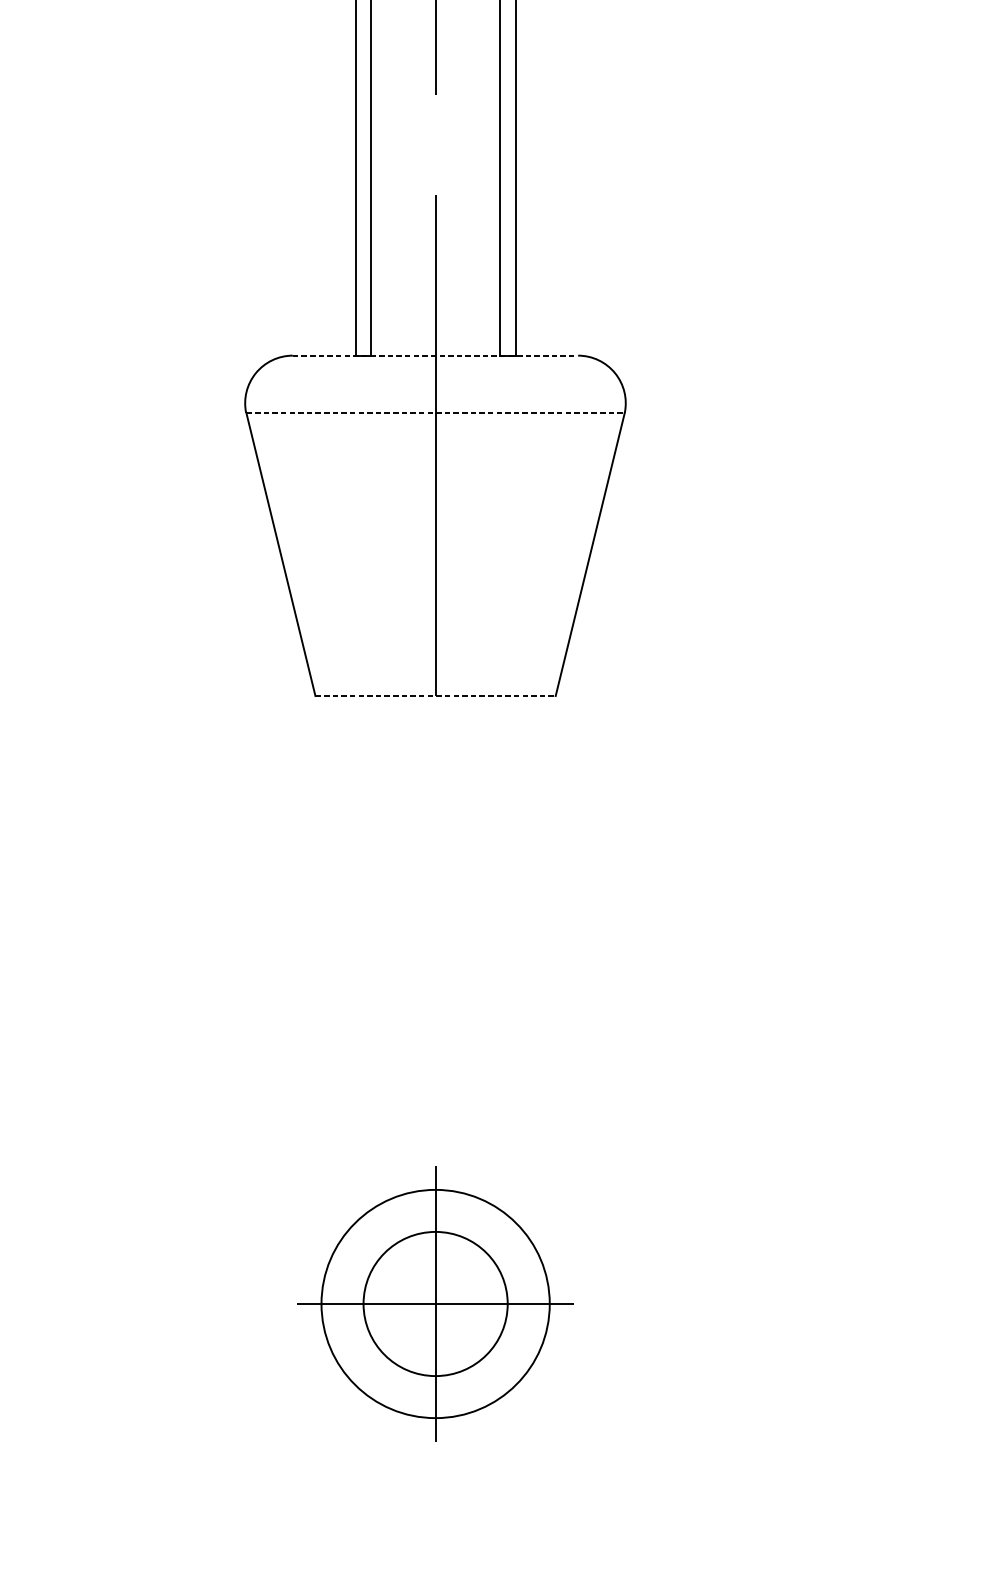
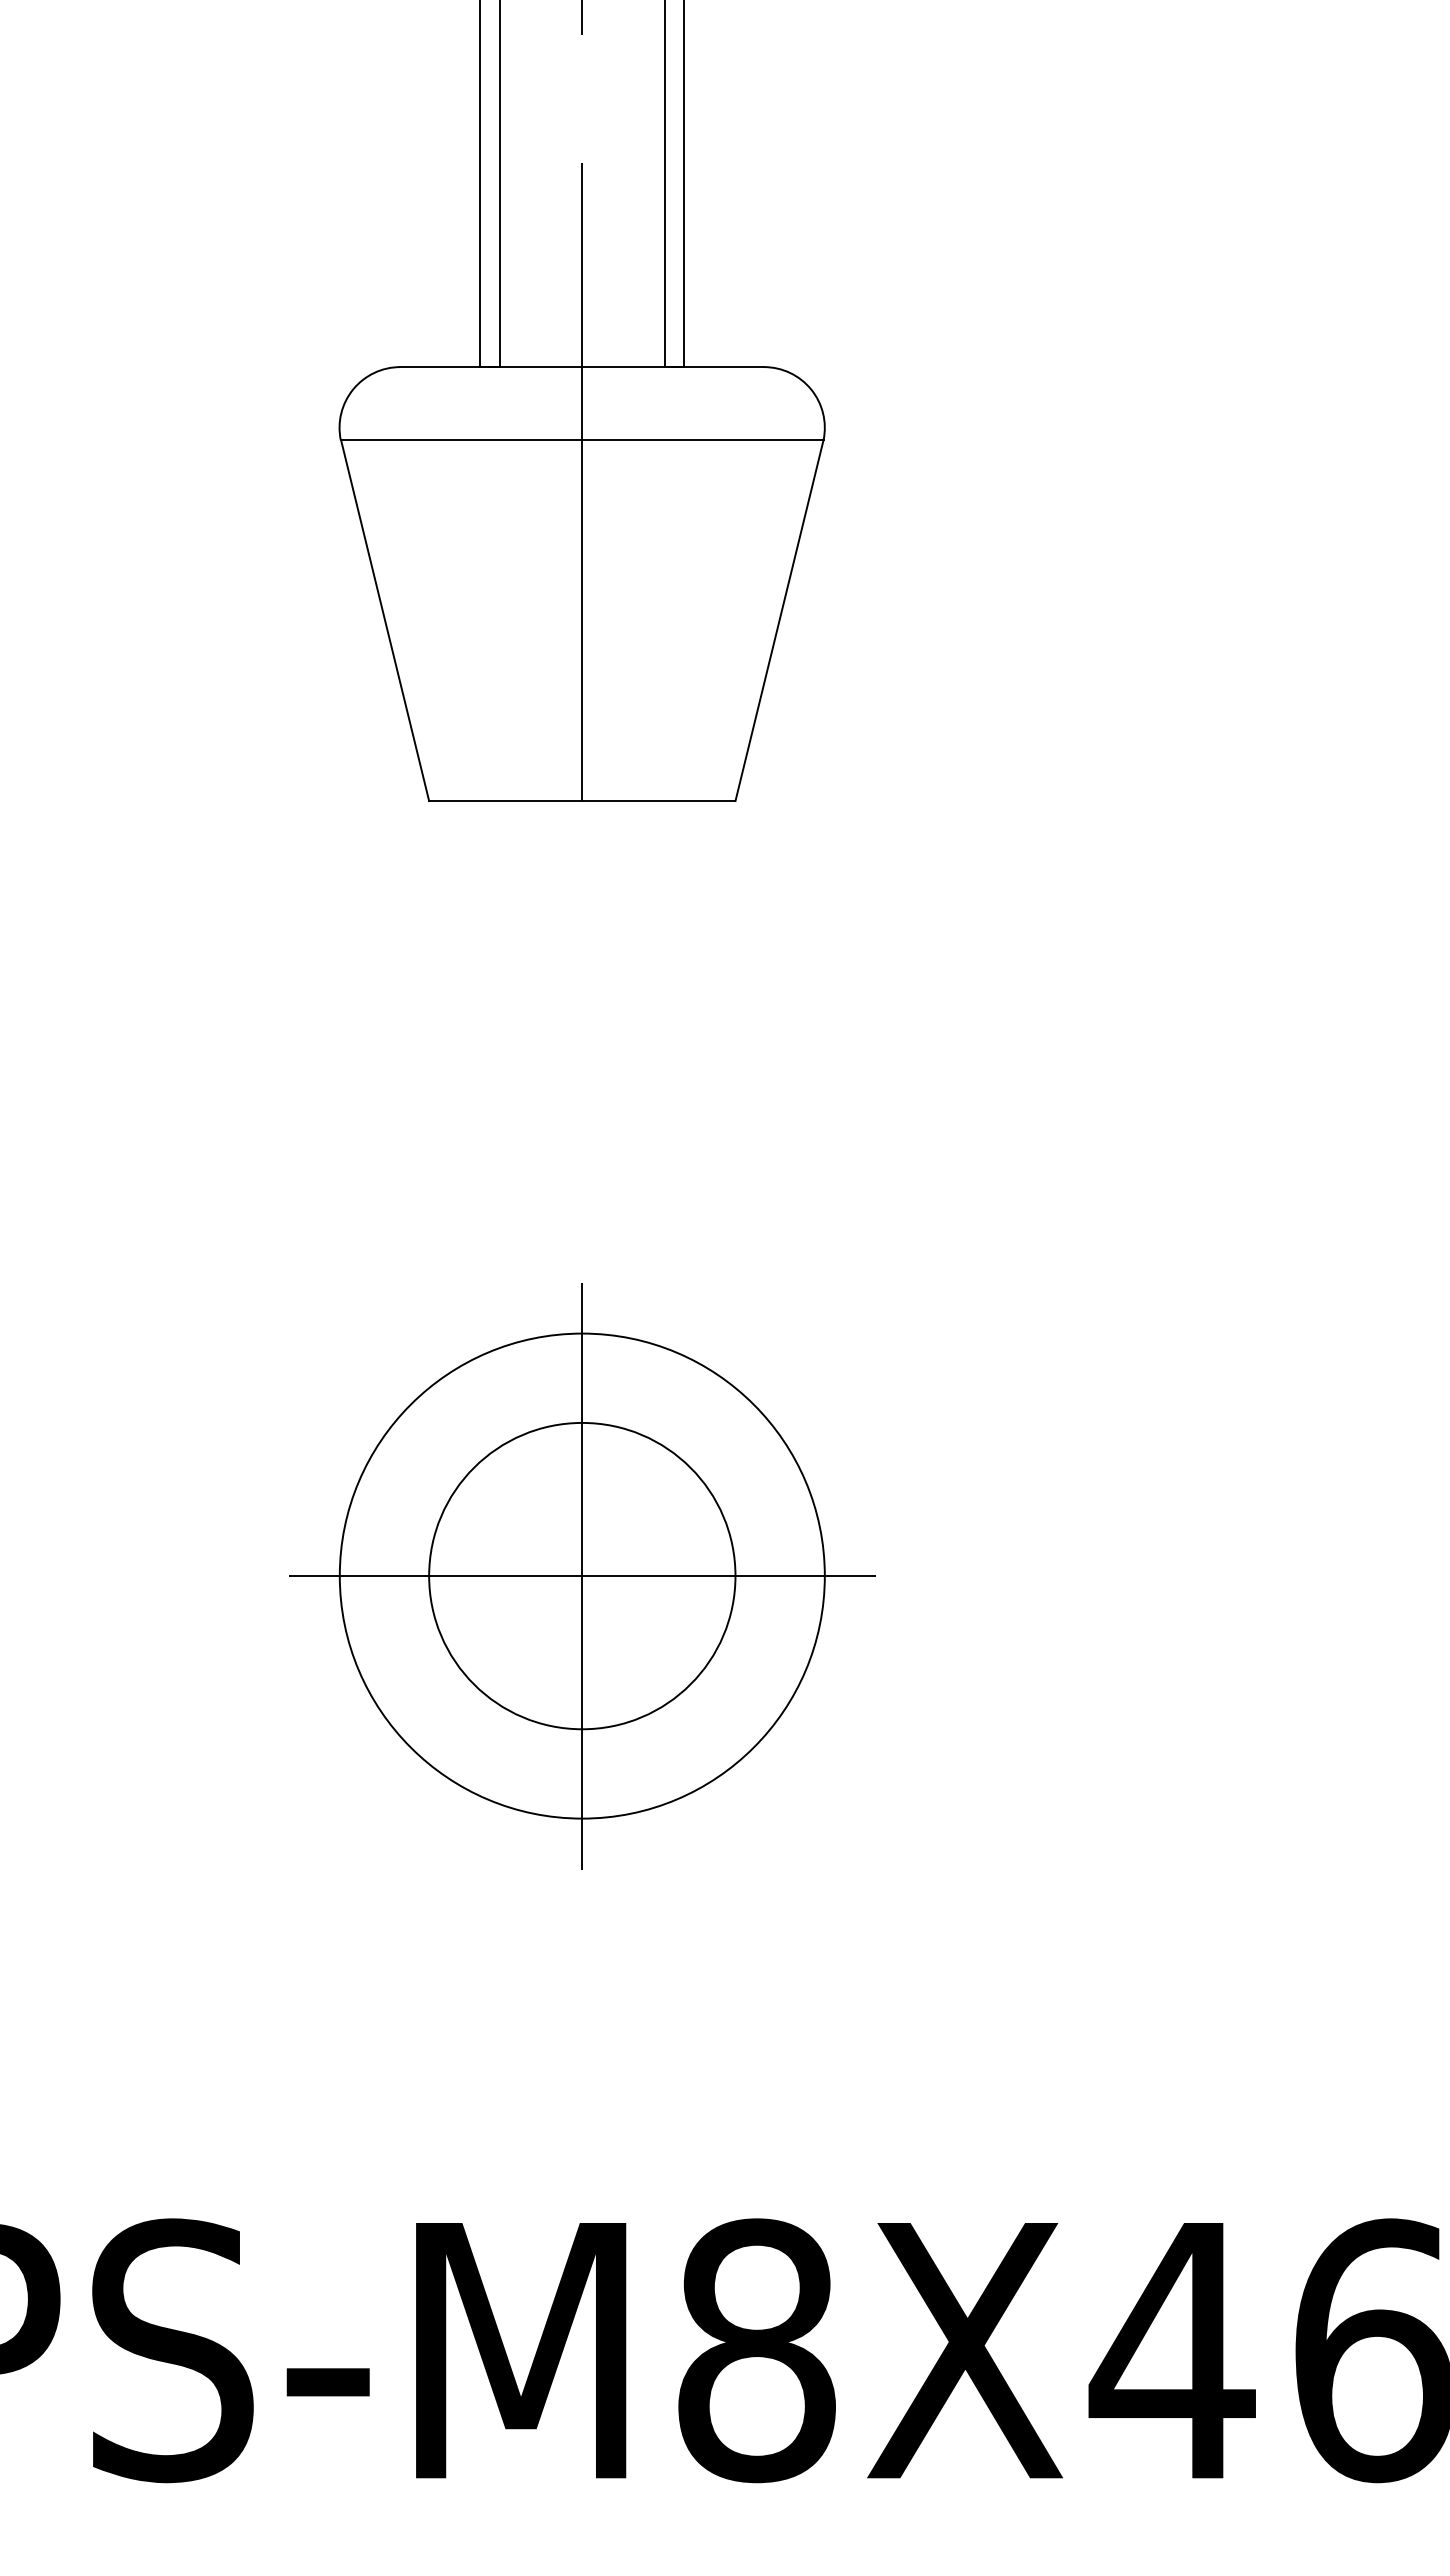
line: (435, 355) -> (582, 367), dashed -> solid
line: (435, 413) -> (582, 440), dashed -> solid
line: (435, 696) -> (582, 801), dashed -> solid
part: (435, 1304) -> (582, 1576), size x1.67

